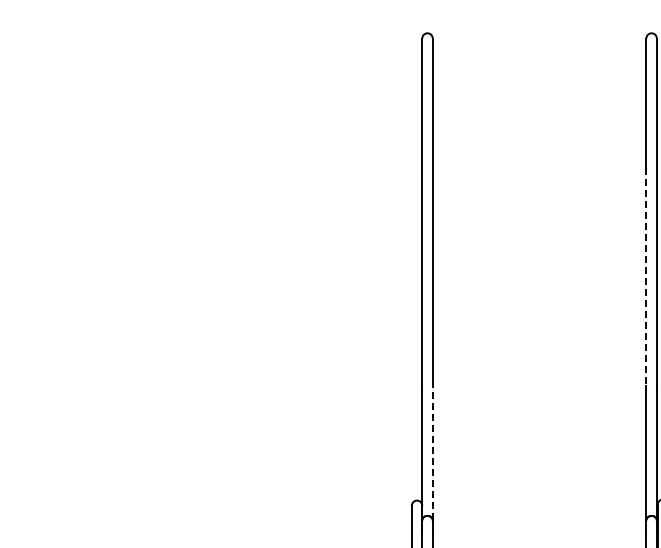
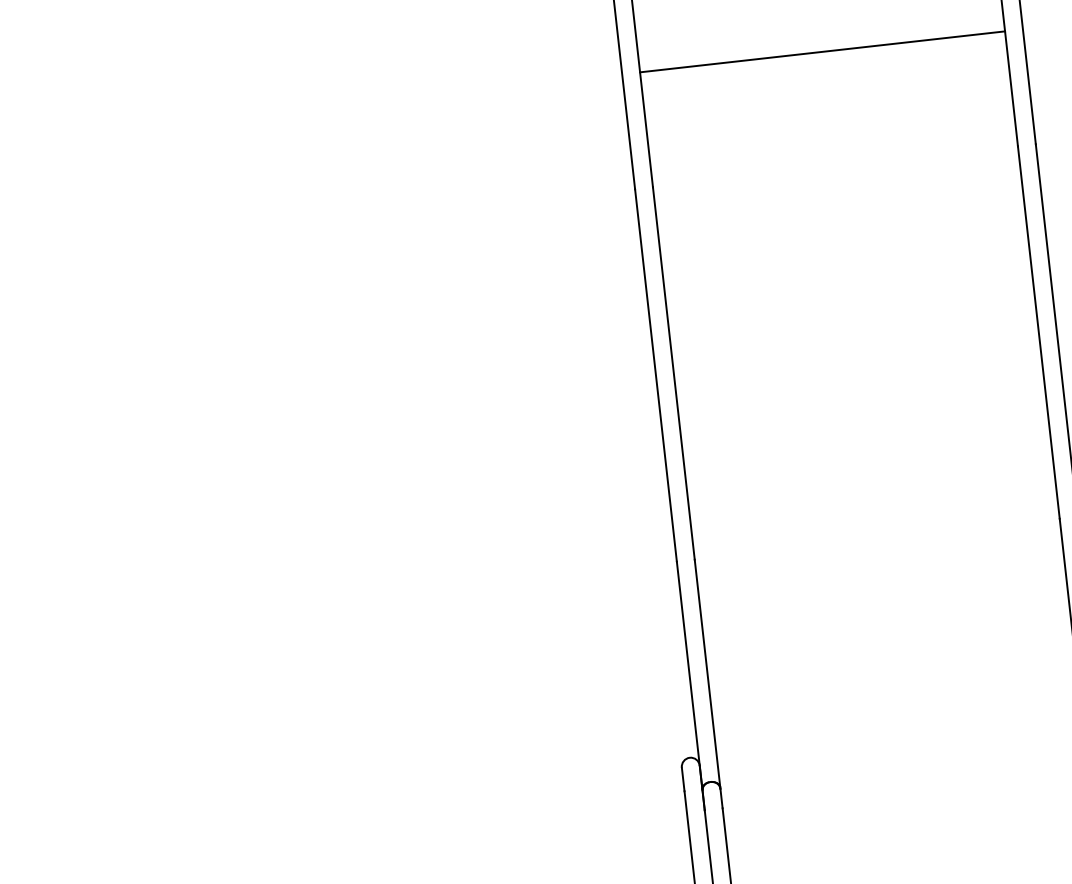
line: (539, 101) -> (822, 52), added
line: (646, 277) -> (1039, 332), dashed -> solid
line: (432, 453) -> (707, 674), dashed -> solid

